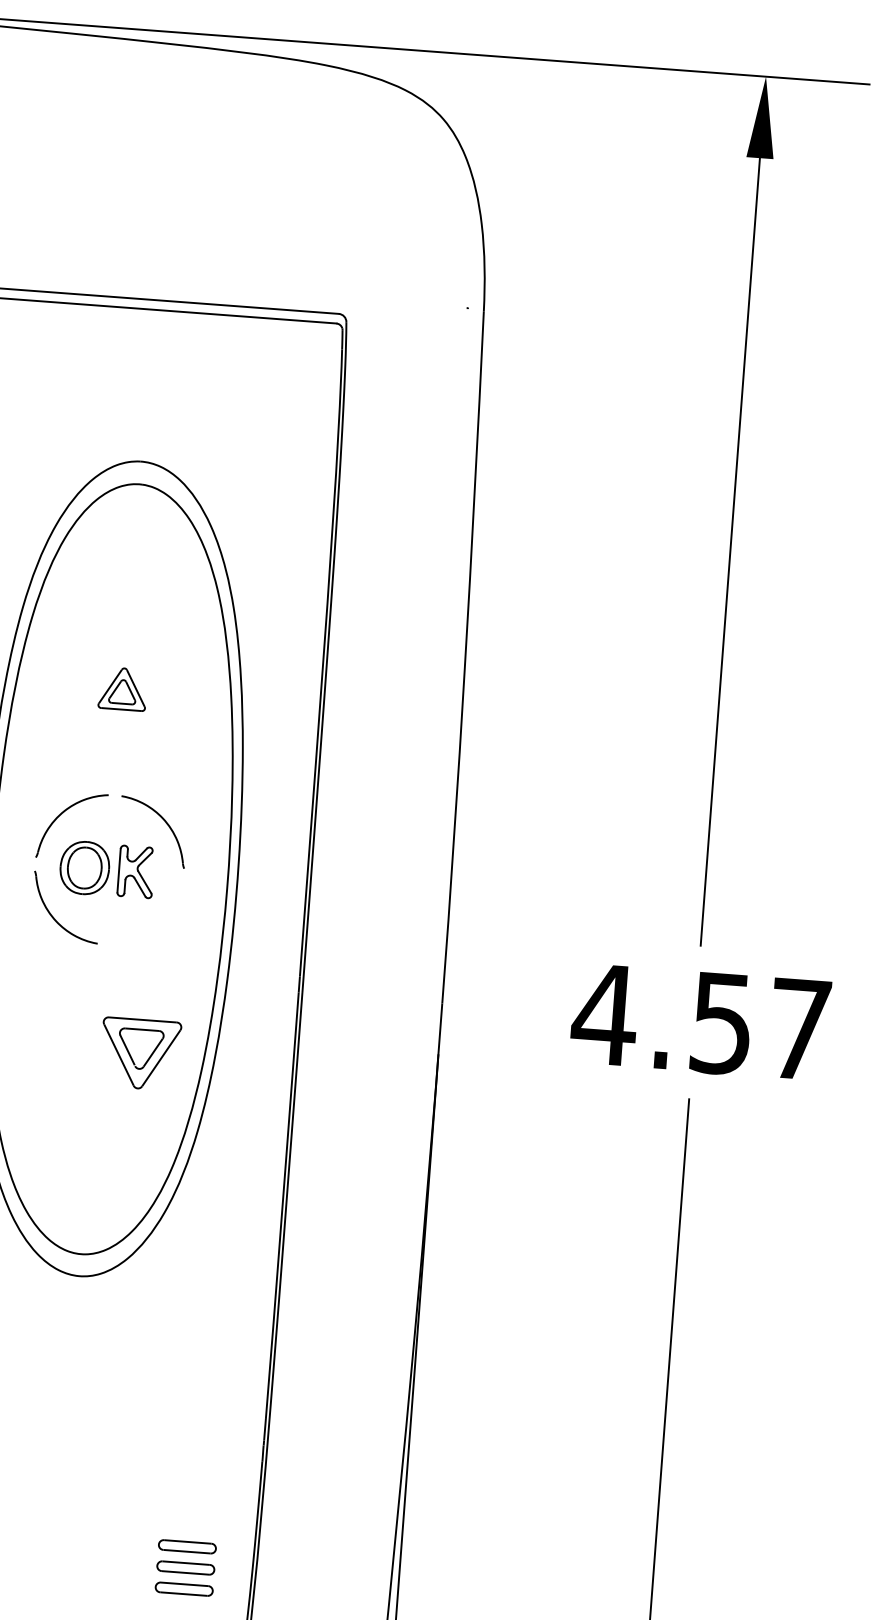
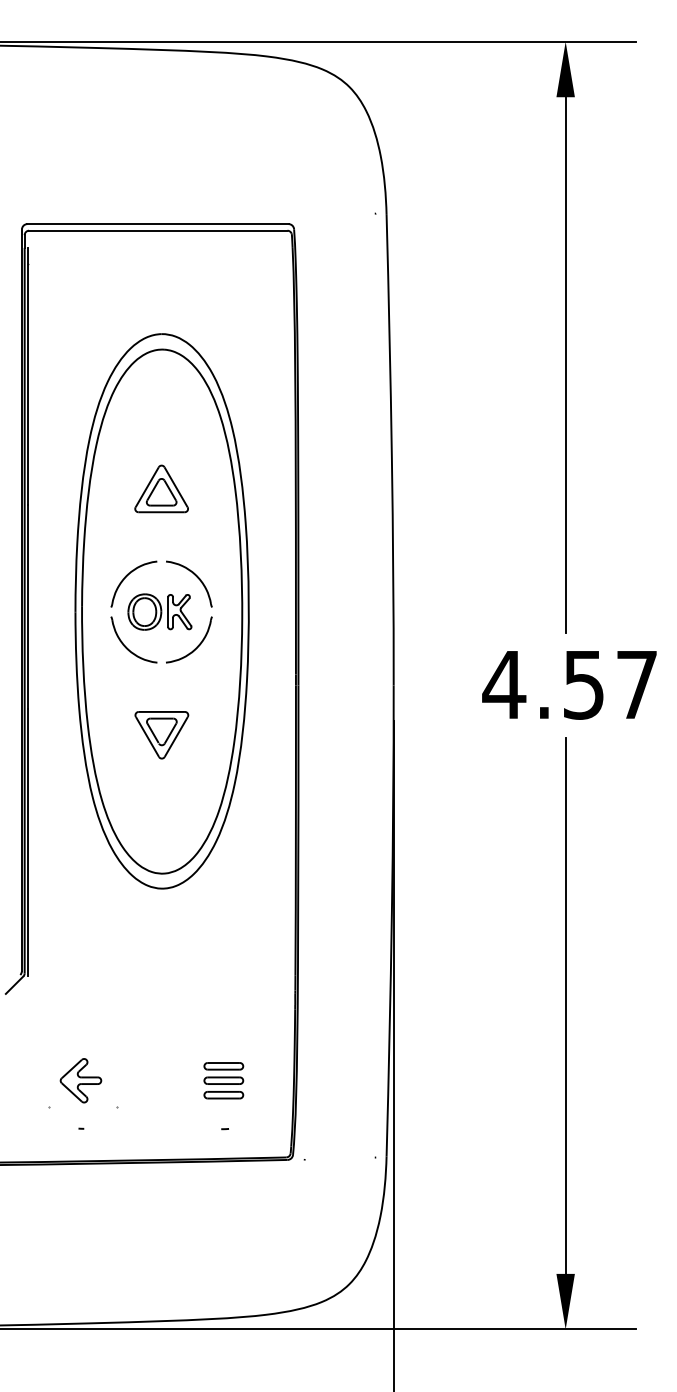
part: (122, 688) -> (161, 488), size x1.67
part: (156, 924) -> (196, 646), added
part: (139, 1054) -> (161, 735), moved
part: (185, 1567) -> (223, 1080), moved

